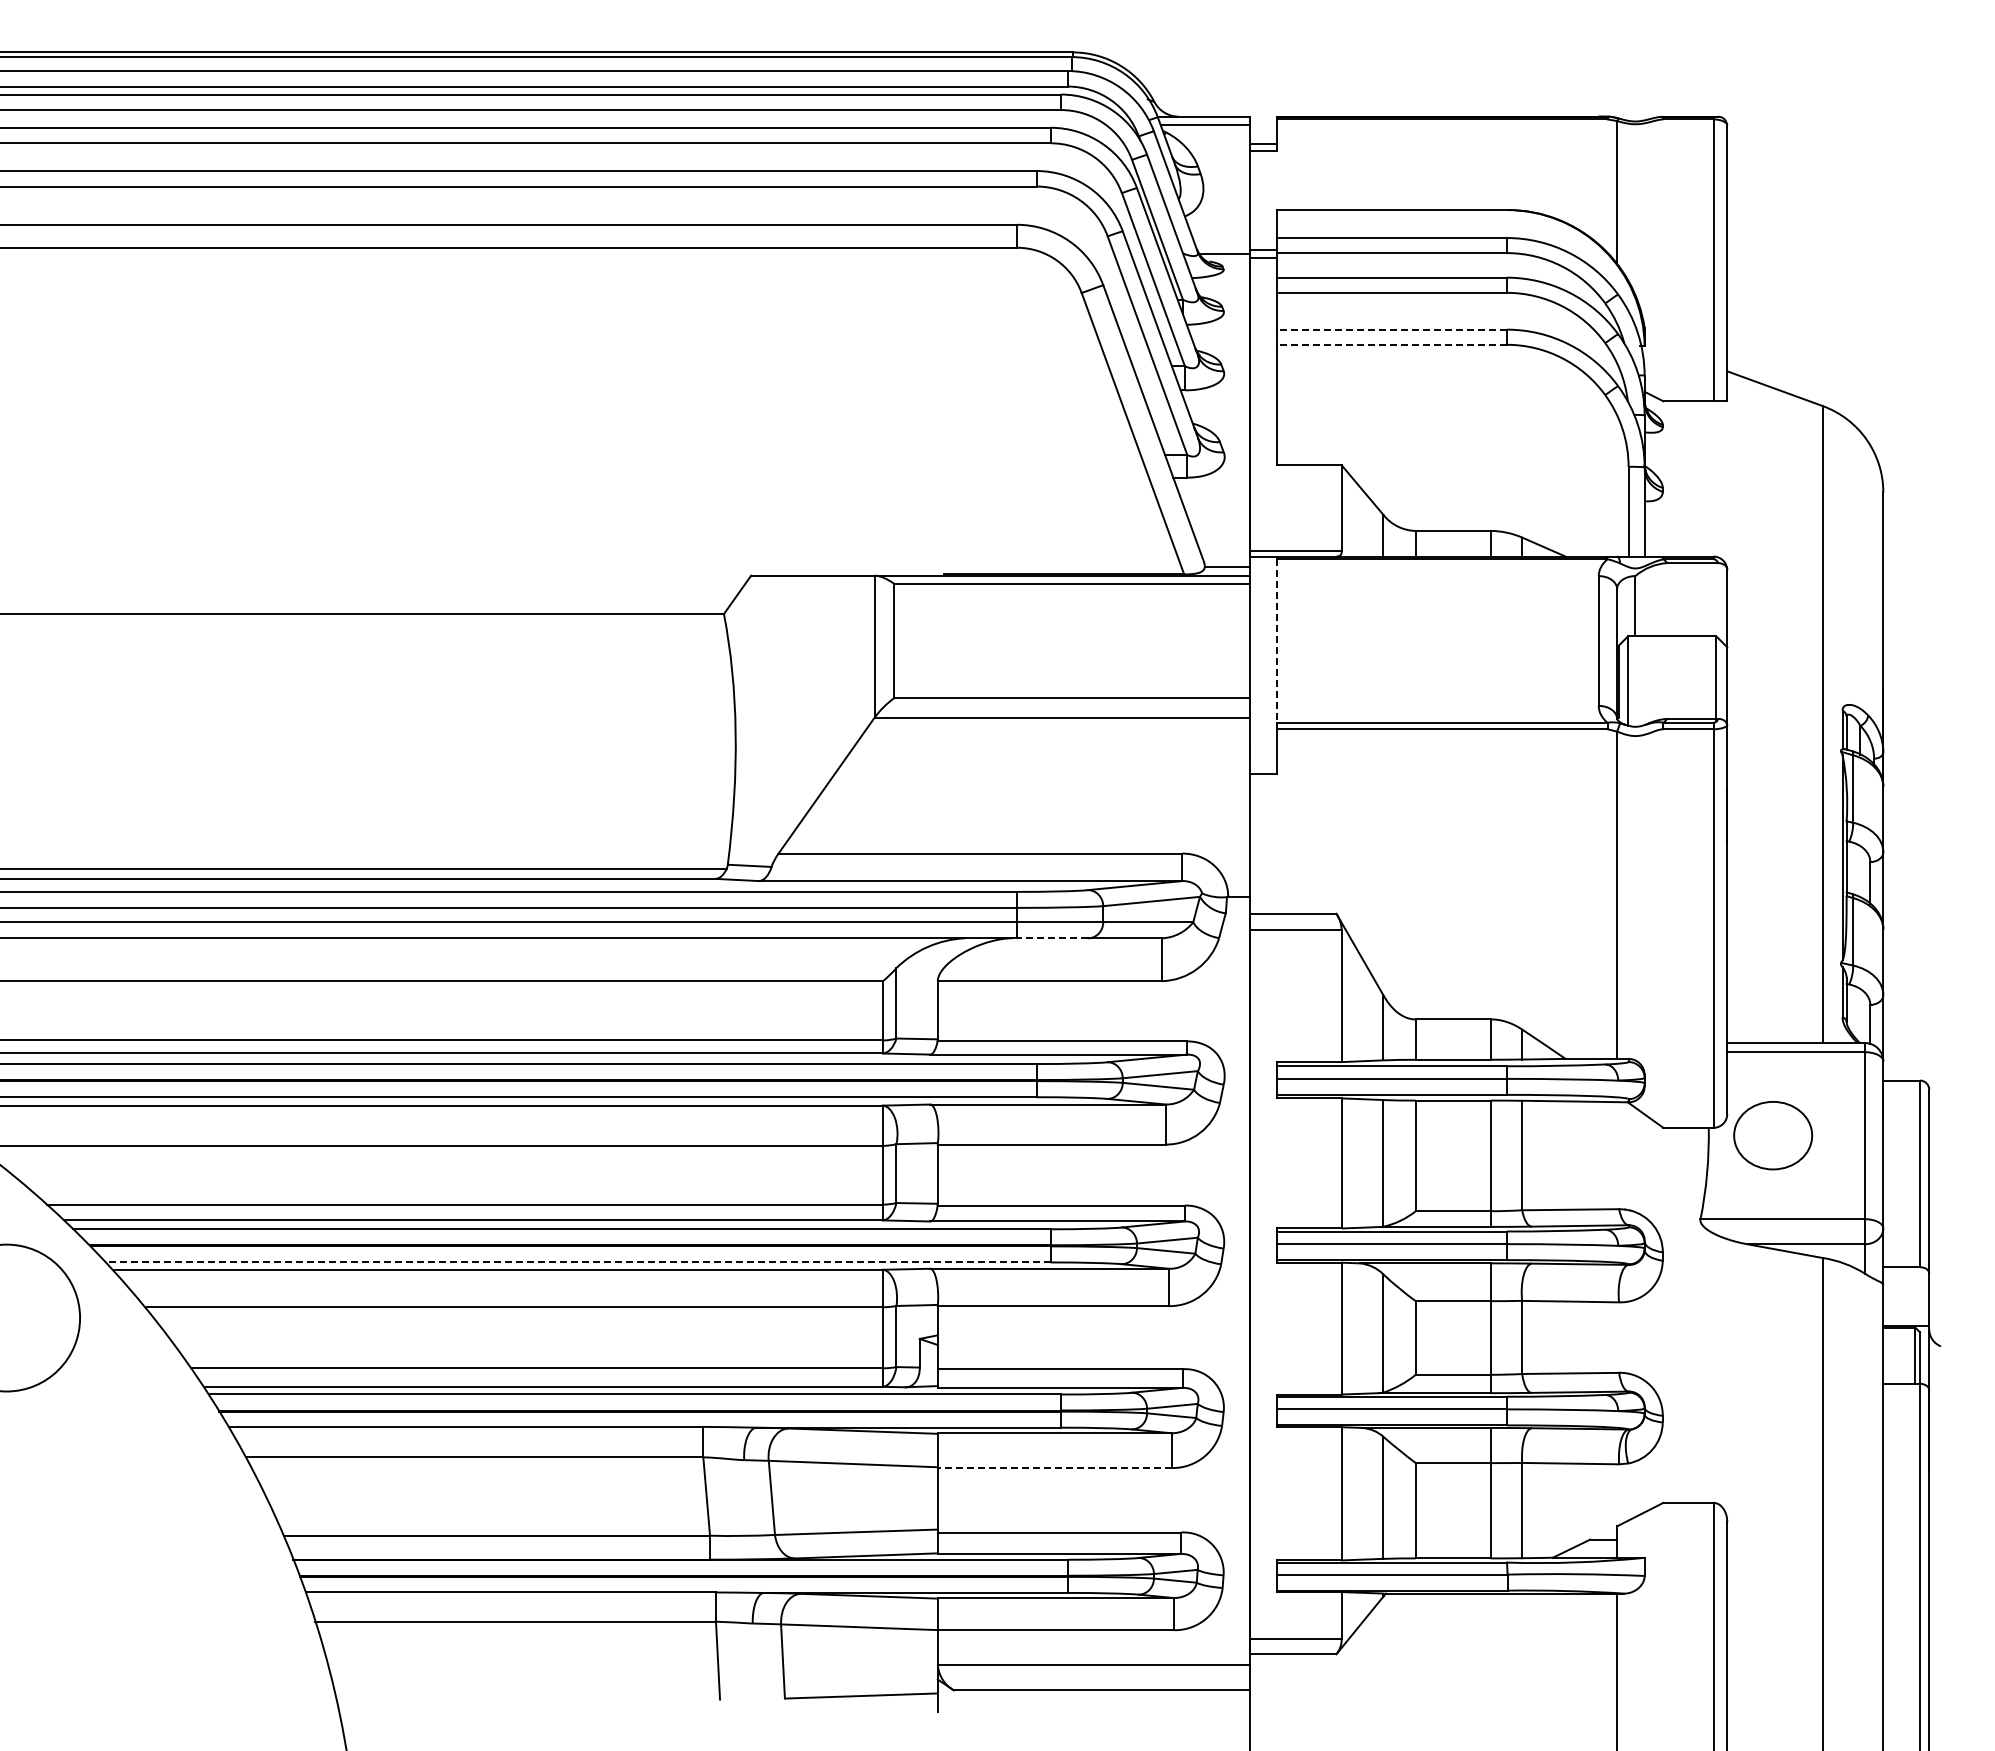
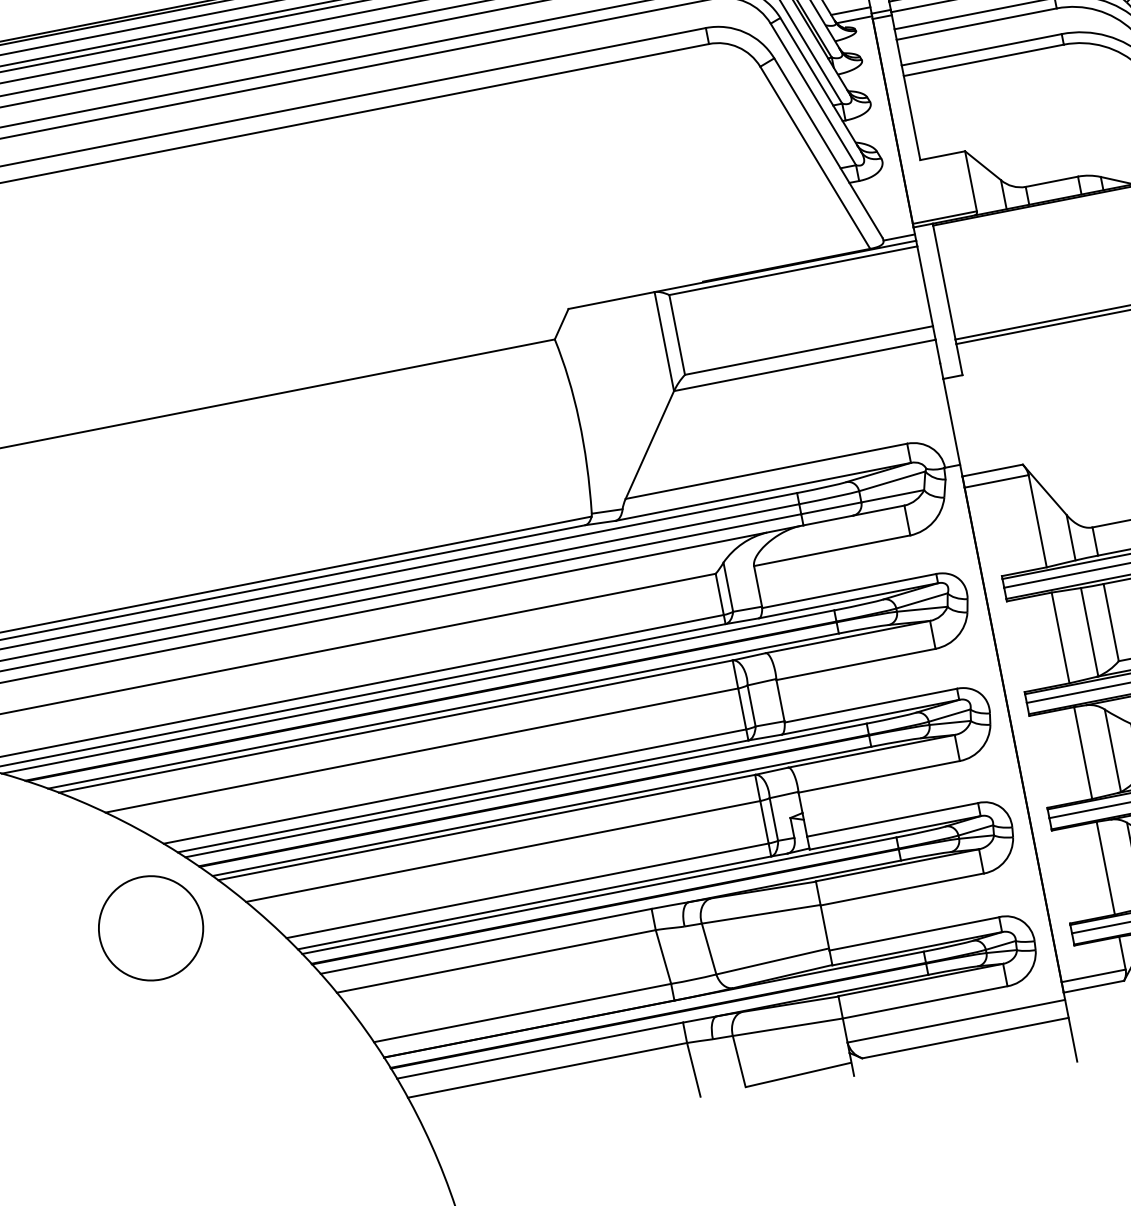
line: (1221, 240) -> (850, 11), added
line: (1392, 329) -> (981, 49), dashed -> solid
line: (1392, 344) -> (984, 60), dashed -> solid
line: (1277, 641) -> (944, 282), dashed -> solid
line: (1052, 938) -> (828, 520), dashed -> solid
line: (577, 1262) -> (541, 811), dashed -> solid
line: (1054, 1467) -> (901, 889), dashed -> solid

